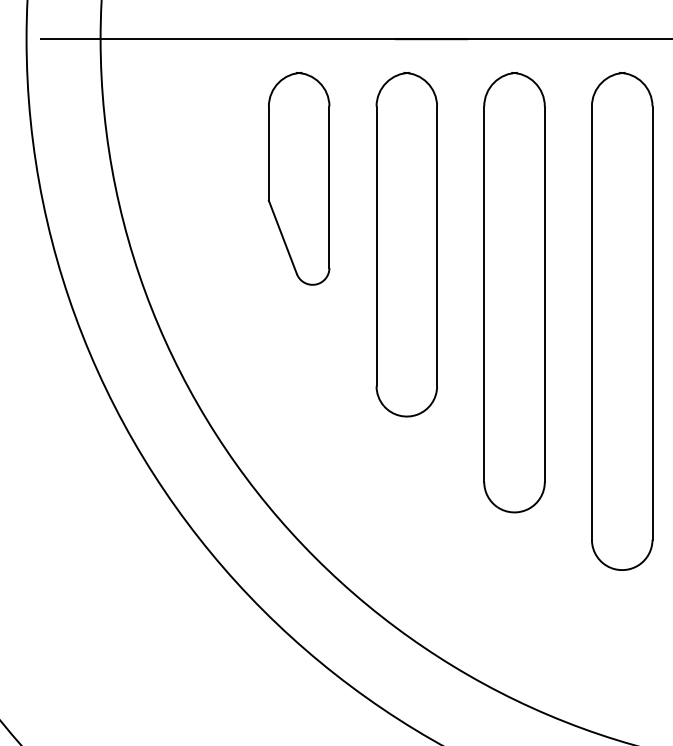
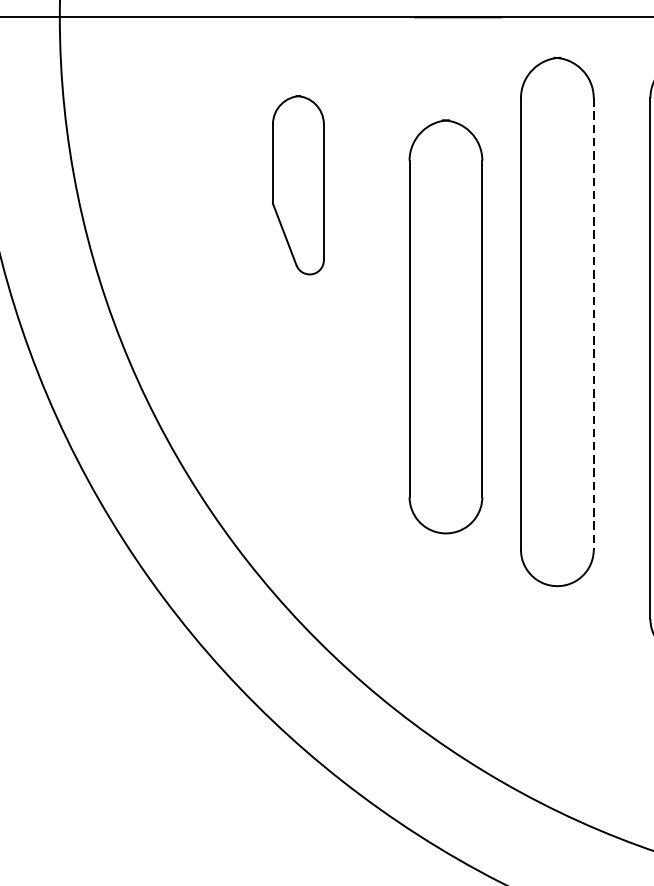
part: (298, 178) -> (297, 184), size x0.7
part: (406, 244) -> (445, 326), moved
line: (544, 294) -> (593, 324), solid -> dashed

